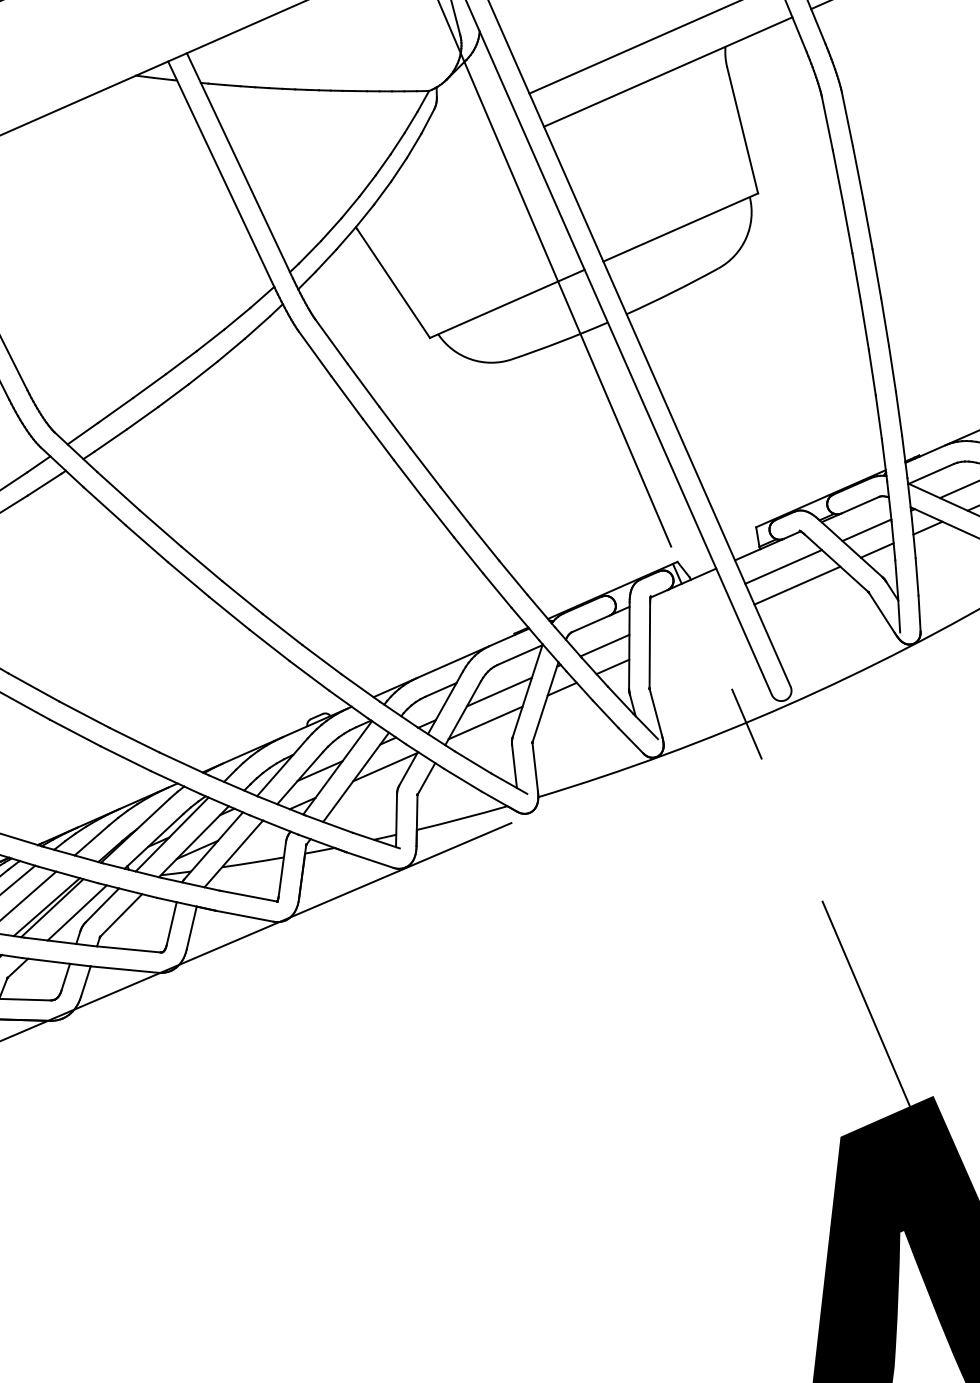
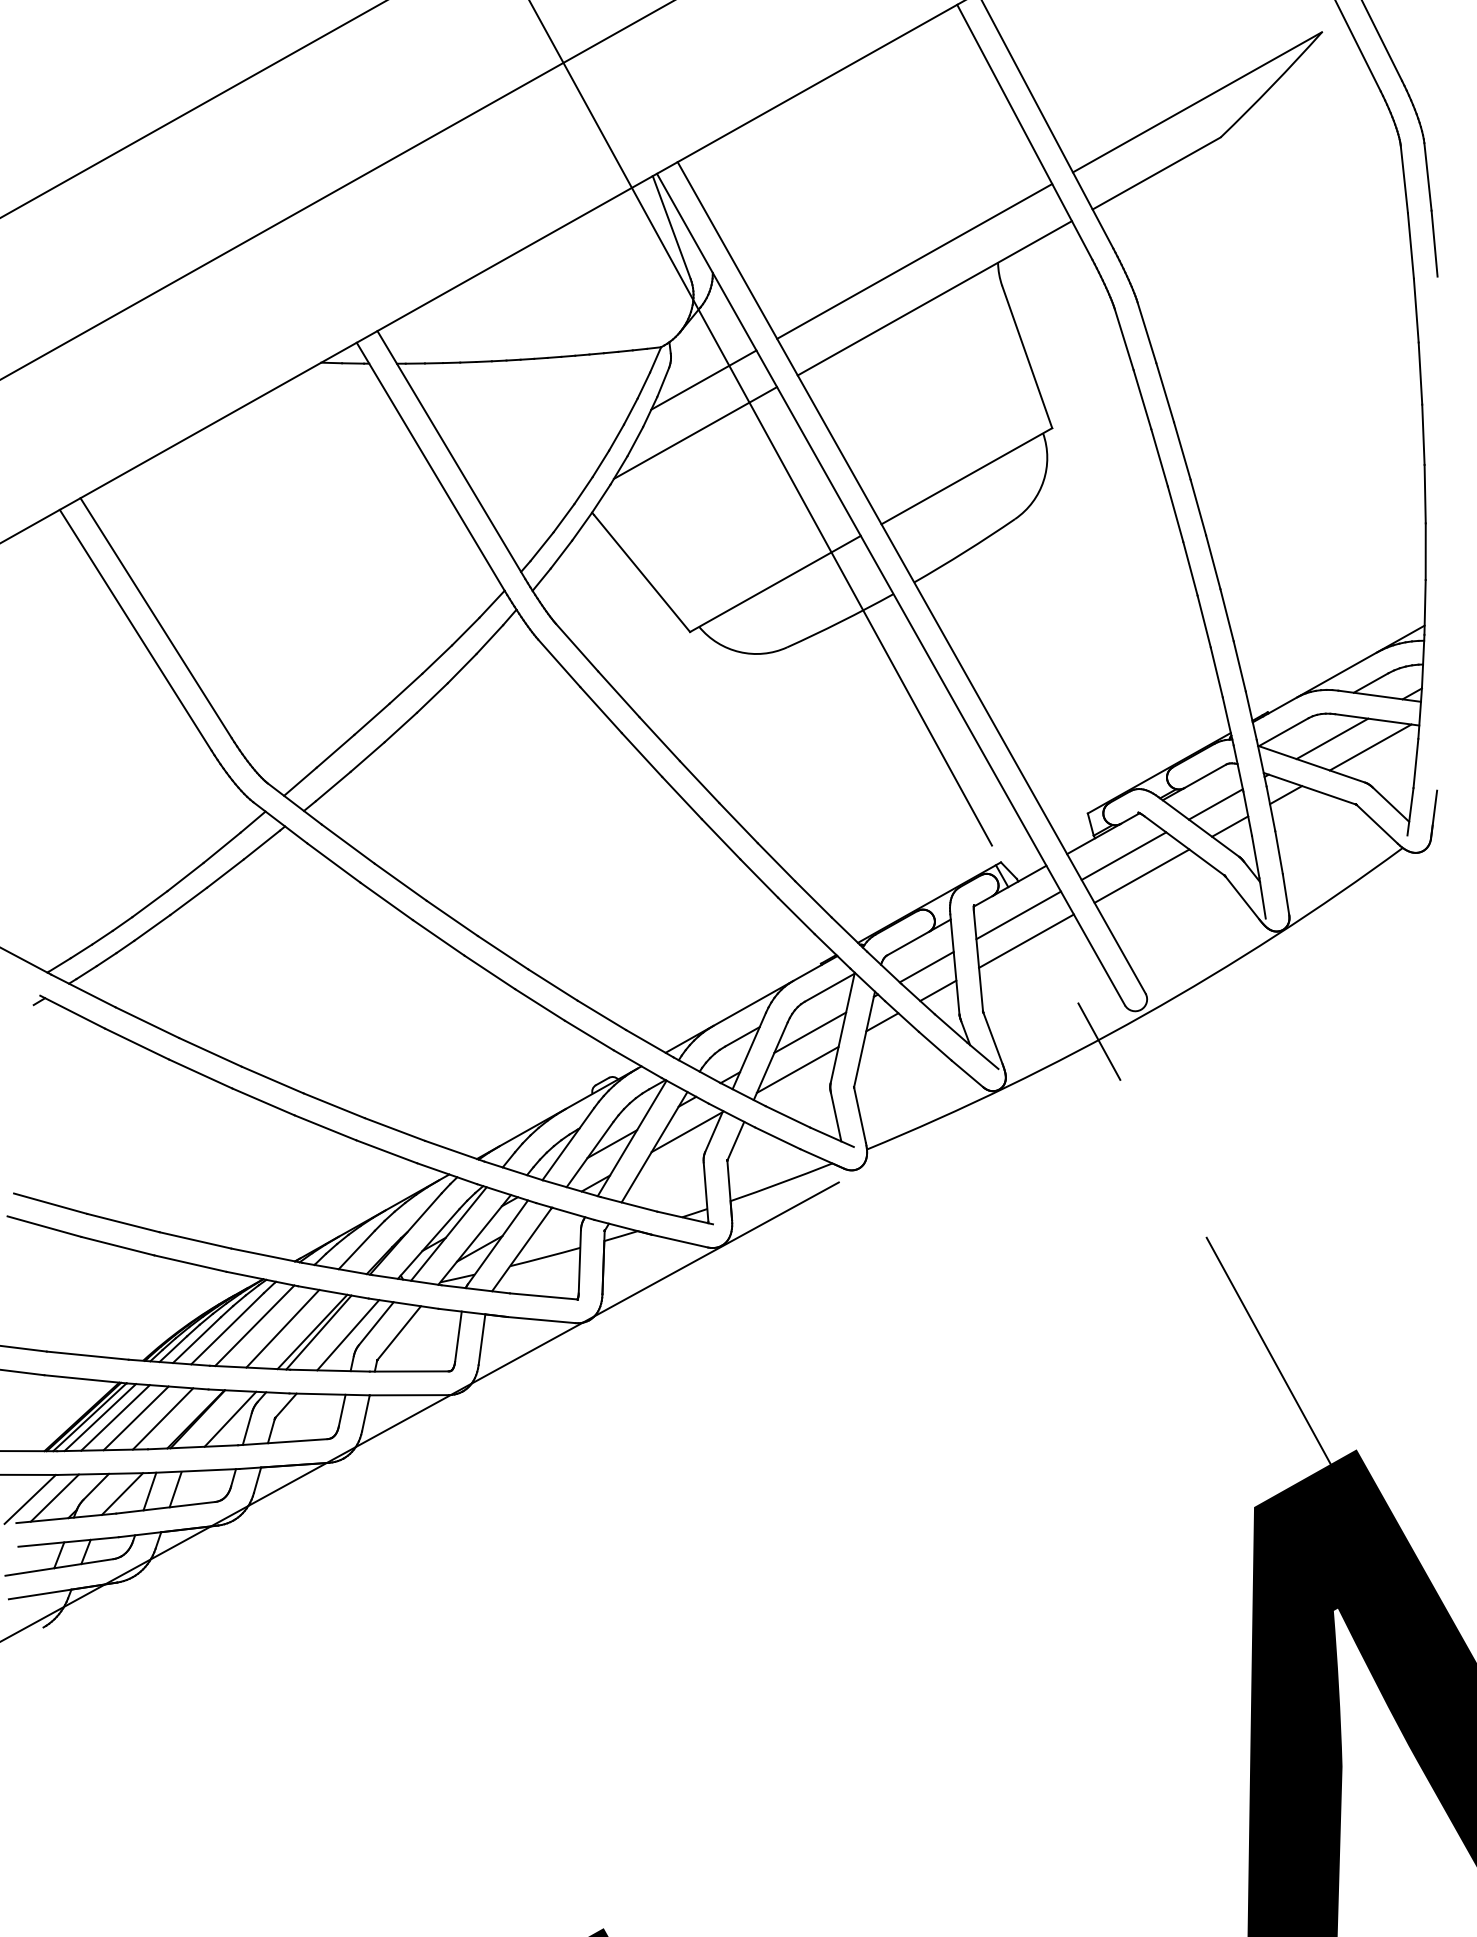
line: (462, 122) -> (703, 379), added
line: (451, 167) -> (695, 432), added
line: (688, 609) -> (1018, 915), added
line: (692, 631) -> (1026, 940), added

